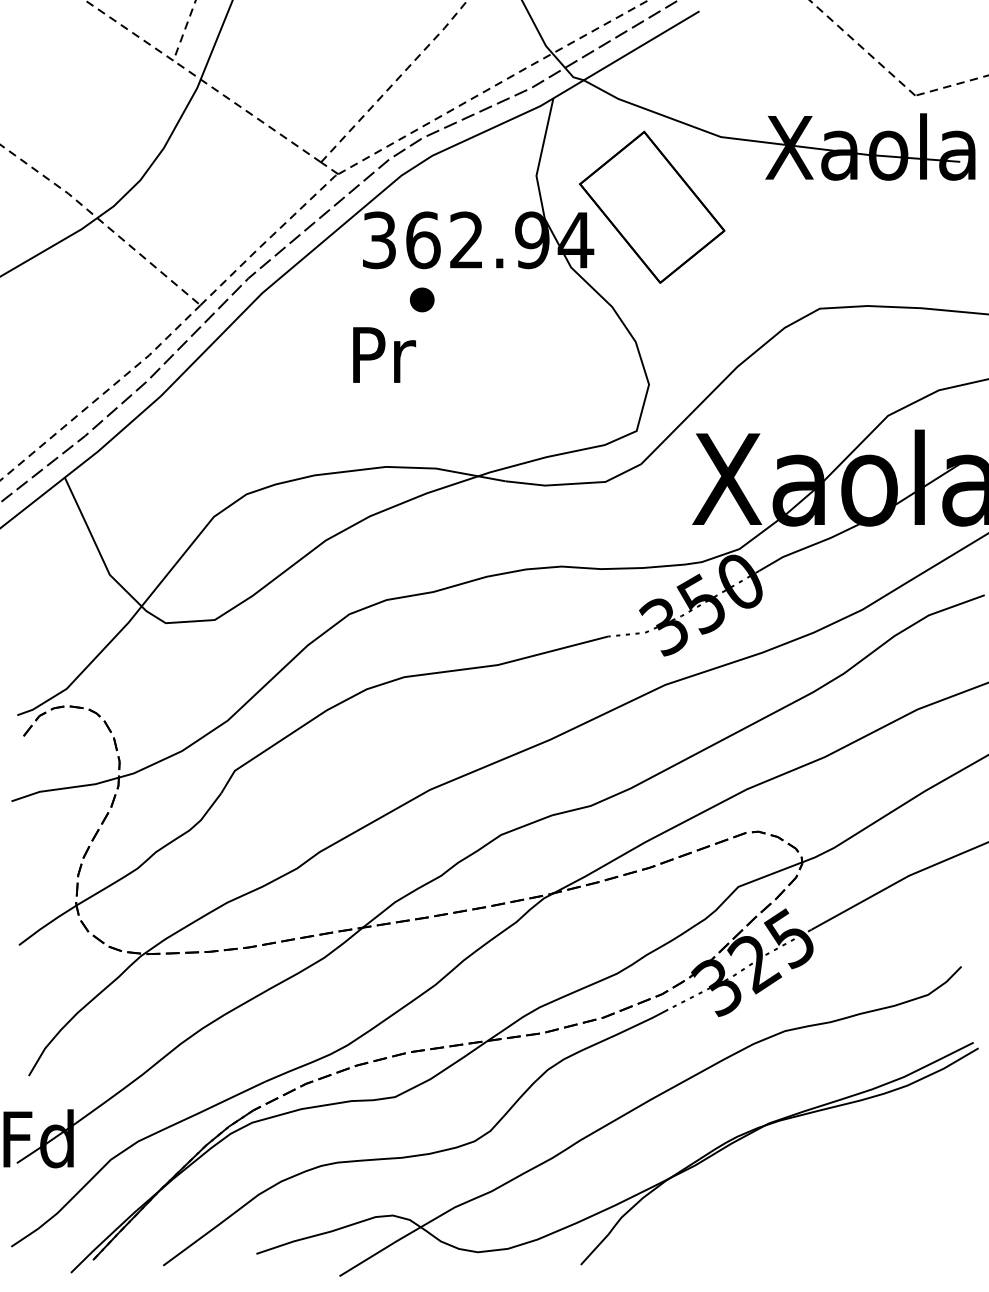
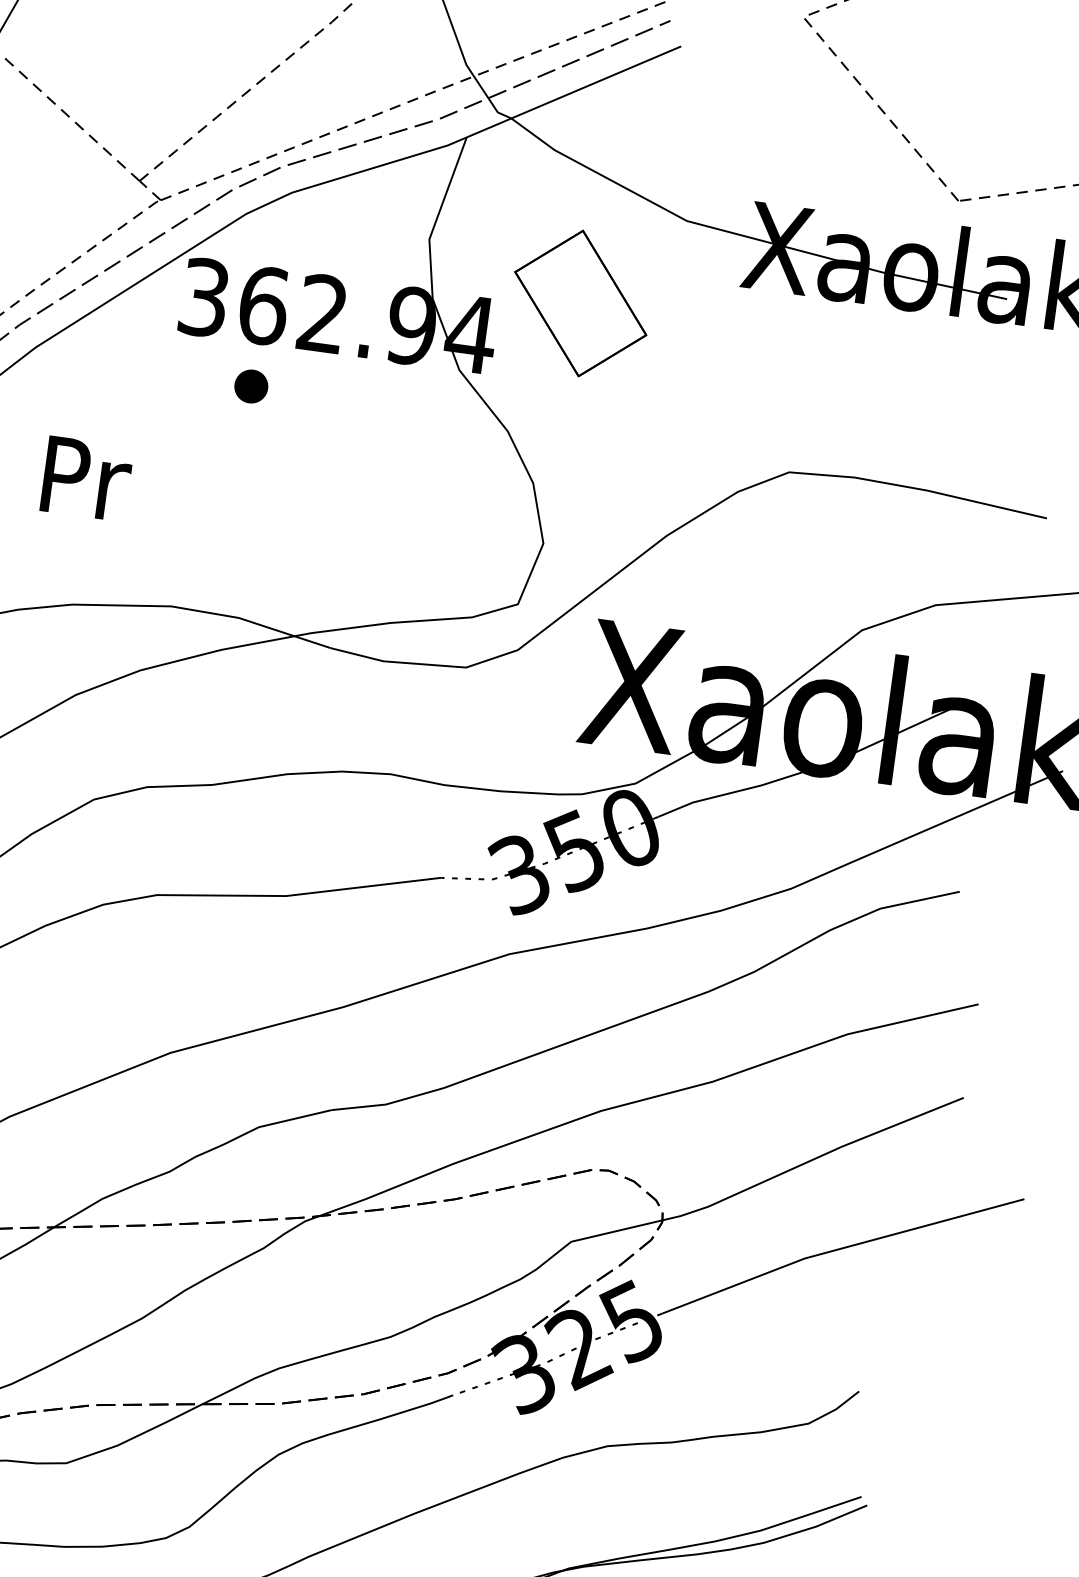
part: (652, 206) -> (581, 302), size x0.7
text: (384, 354) -> (87, 478), moved

